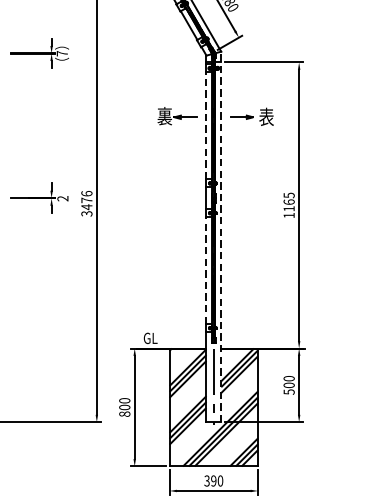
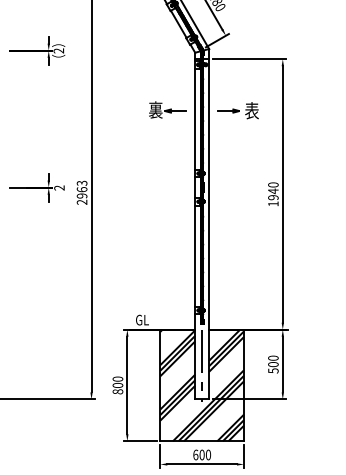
text: (61, 53) -> (58, 50), 7 -> 2
line: (206, 126) -> (195, 119), dashed -> solid
text: (289, 202) -> (273, 191), 1165 -> 1940
text: (86, 203) -> (81, 192), 3476 -> 2963
line: (221, 236) -> (209, 223), dashed -> solid
line: (206, 271) -> (195, 256), dashed -> solid
text: (209, 480) -> (198, 454), 390 -> 600

